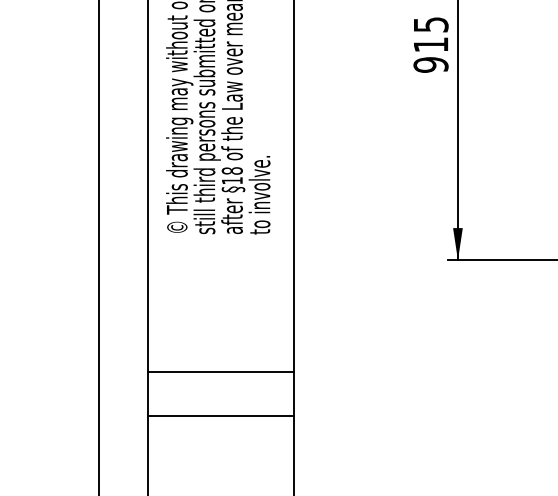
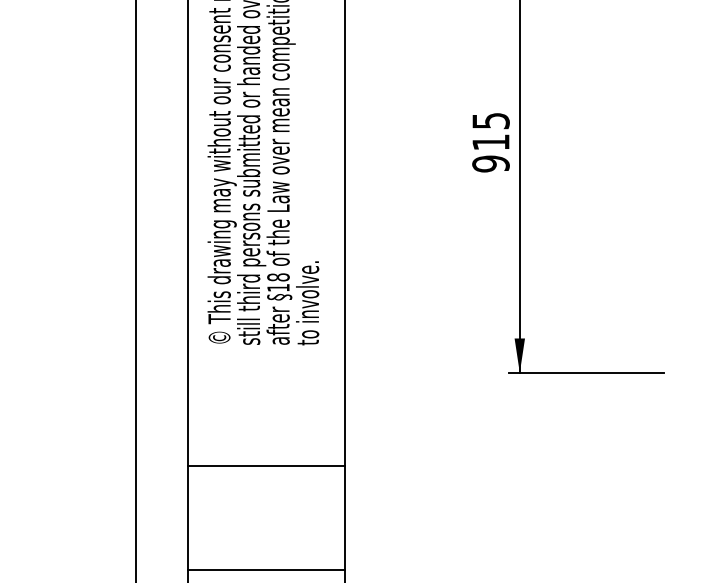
line: (221, 372) -> (266, 465), moved
line: (221, 416) -> (266, 570), moved

